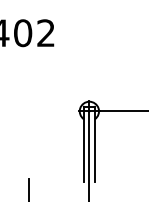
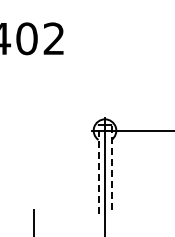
line: (83, 144) -> (98, 169), solid -> dashed
line: (94, 144) -> (111, 169), solid -> dashed

